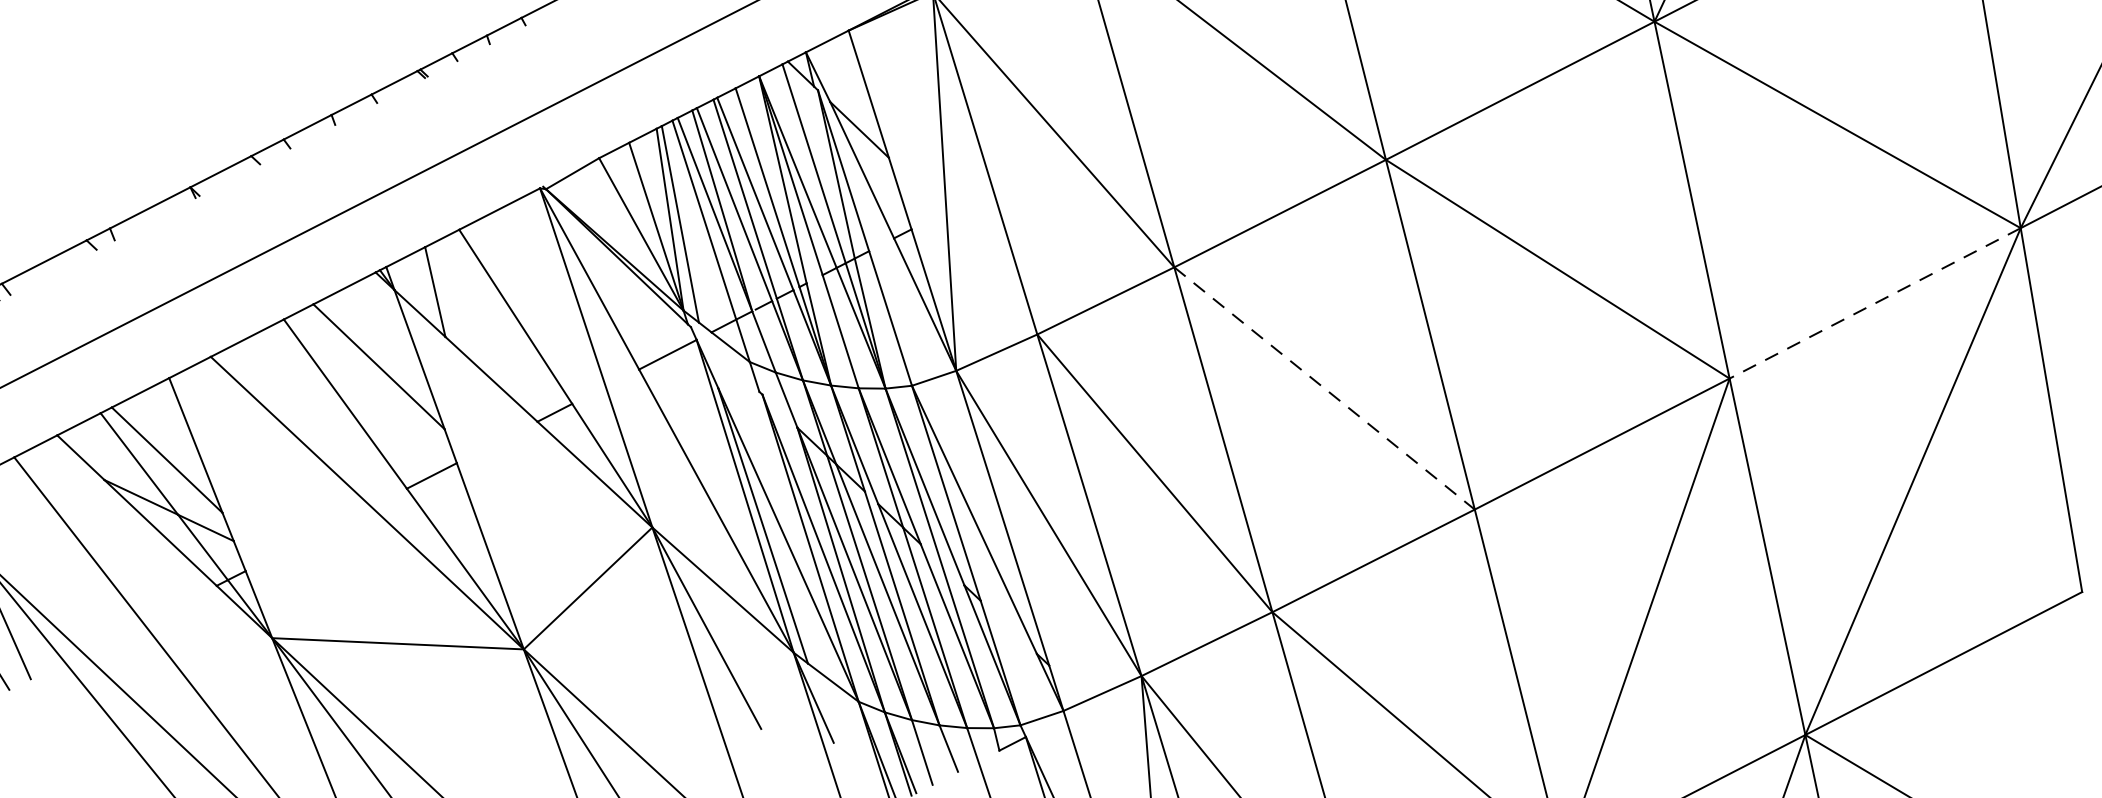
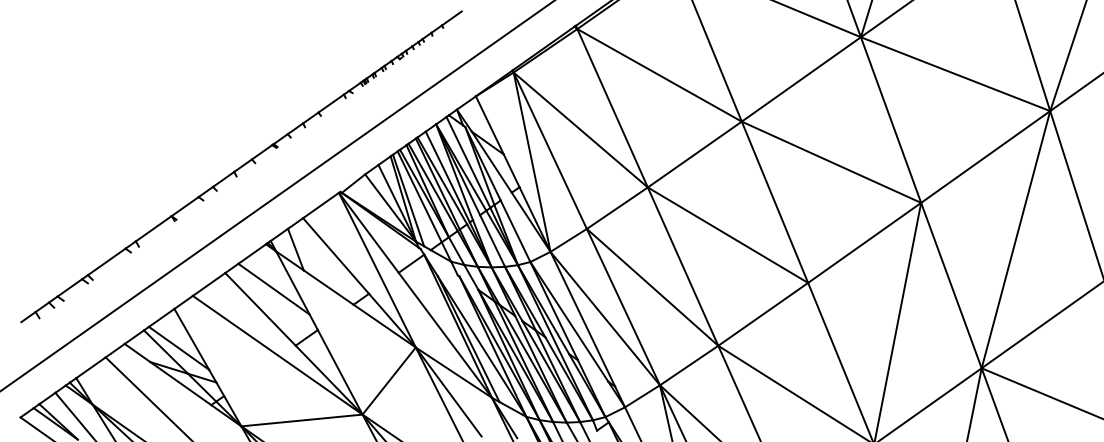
line: (1874, 304) -> (985, 157), dashed -> solid
line: (1325, 389) -> (728, 235), dashed -> solid

